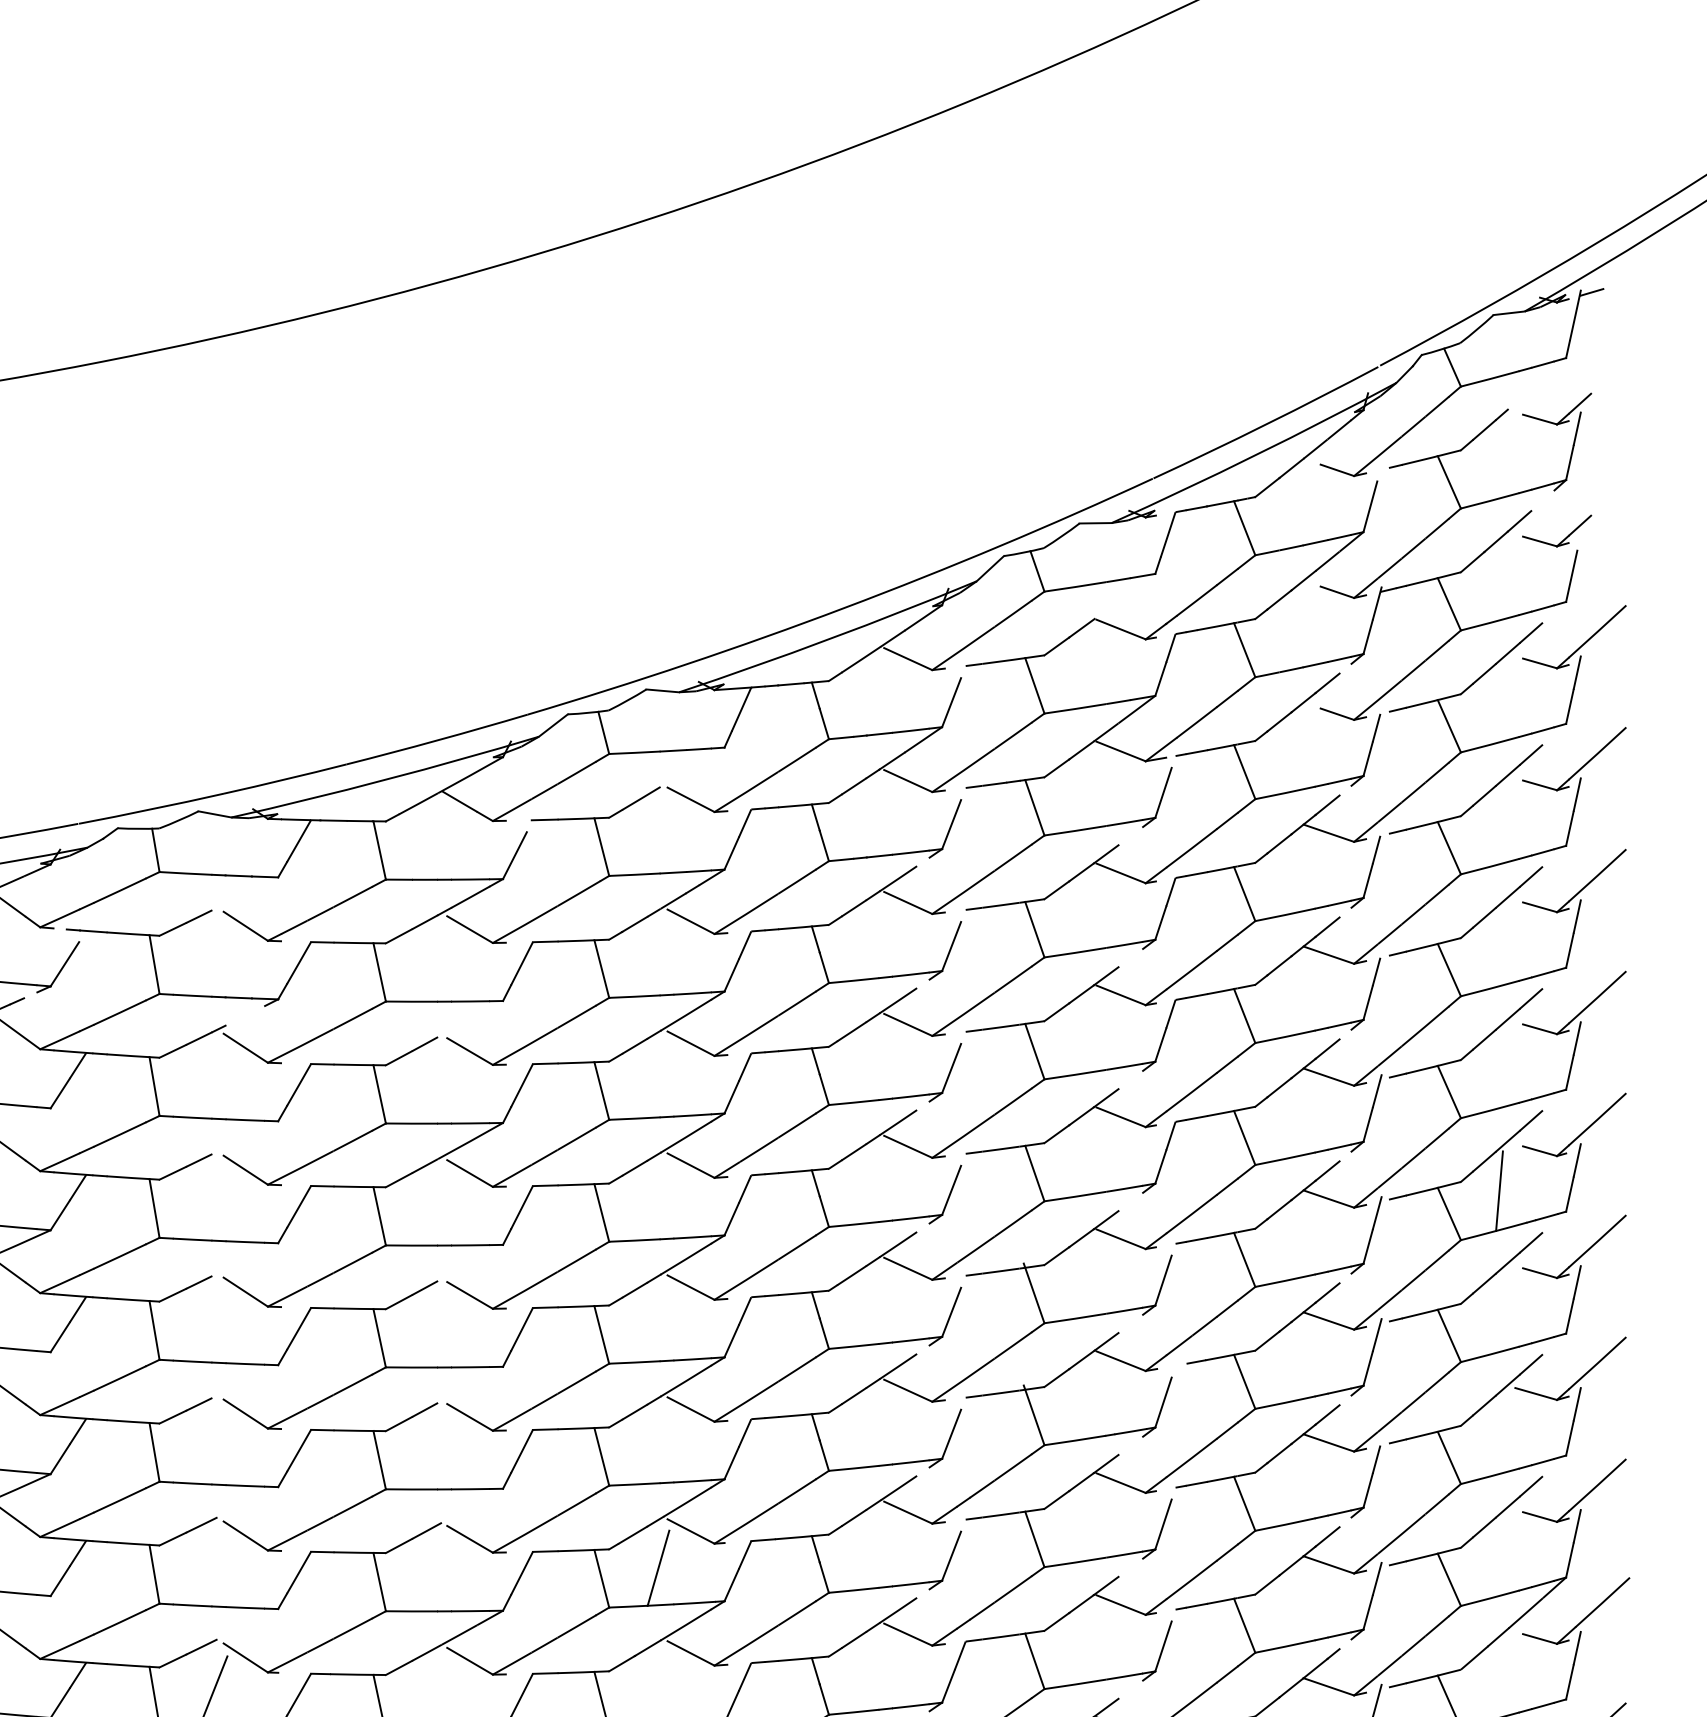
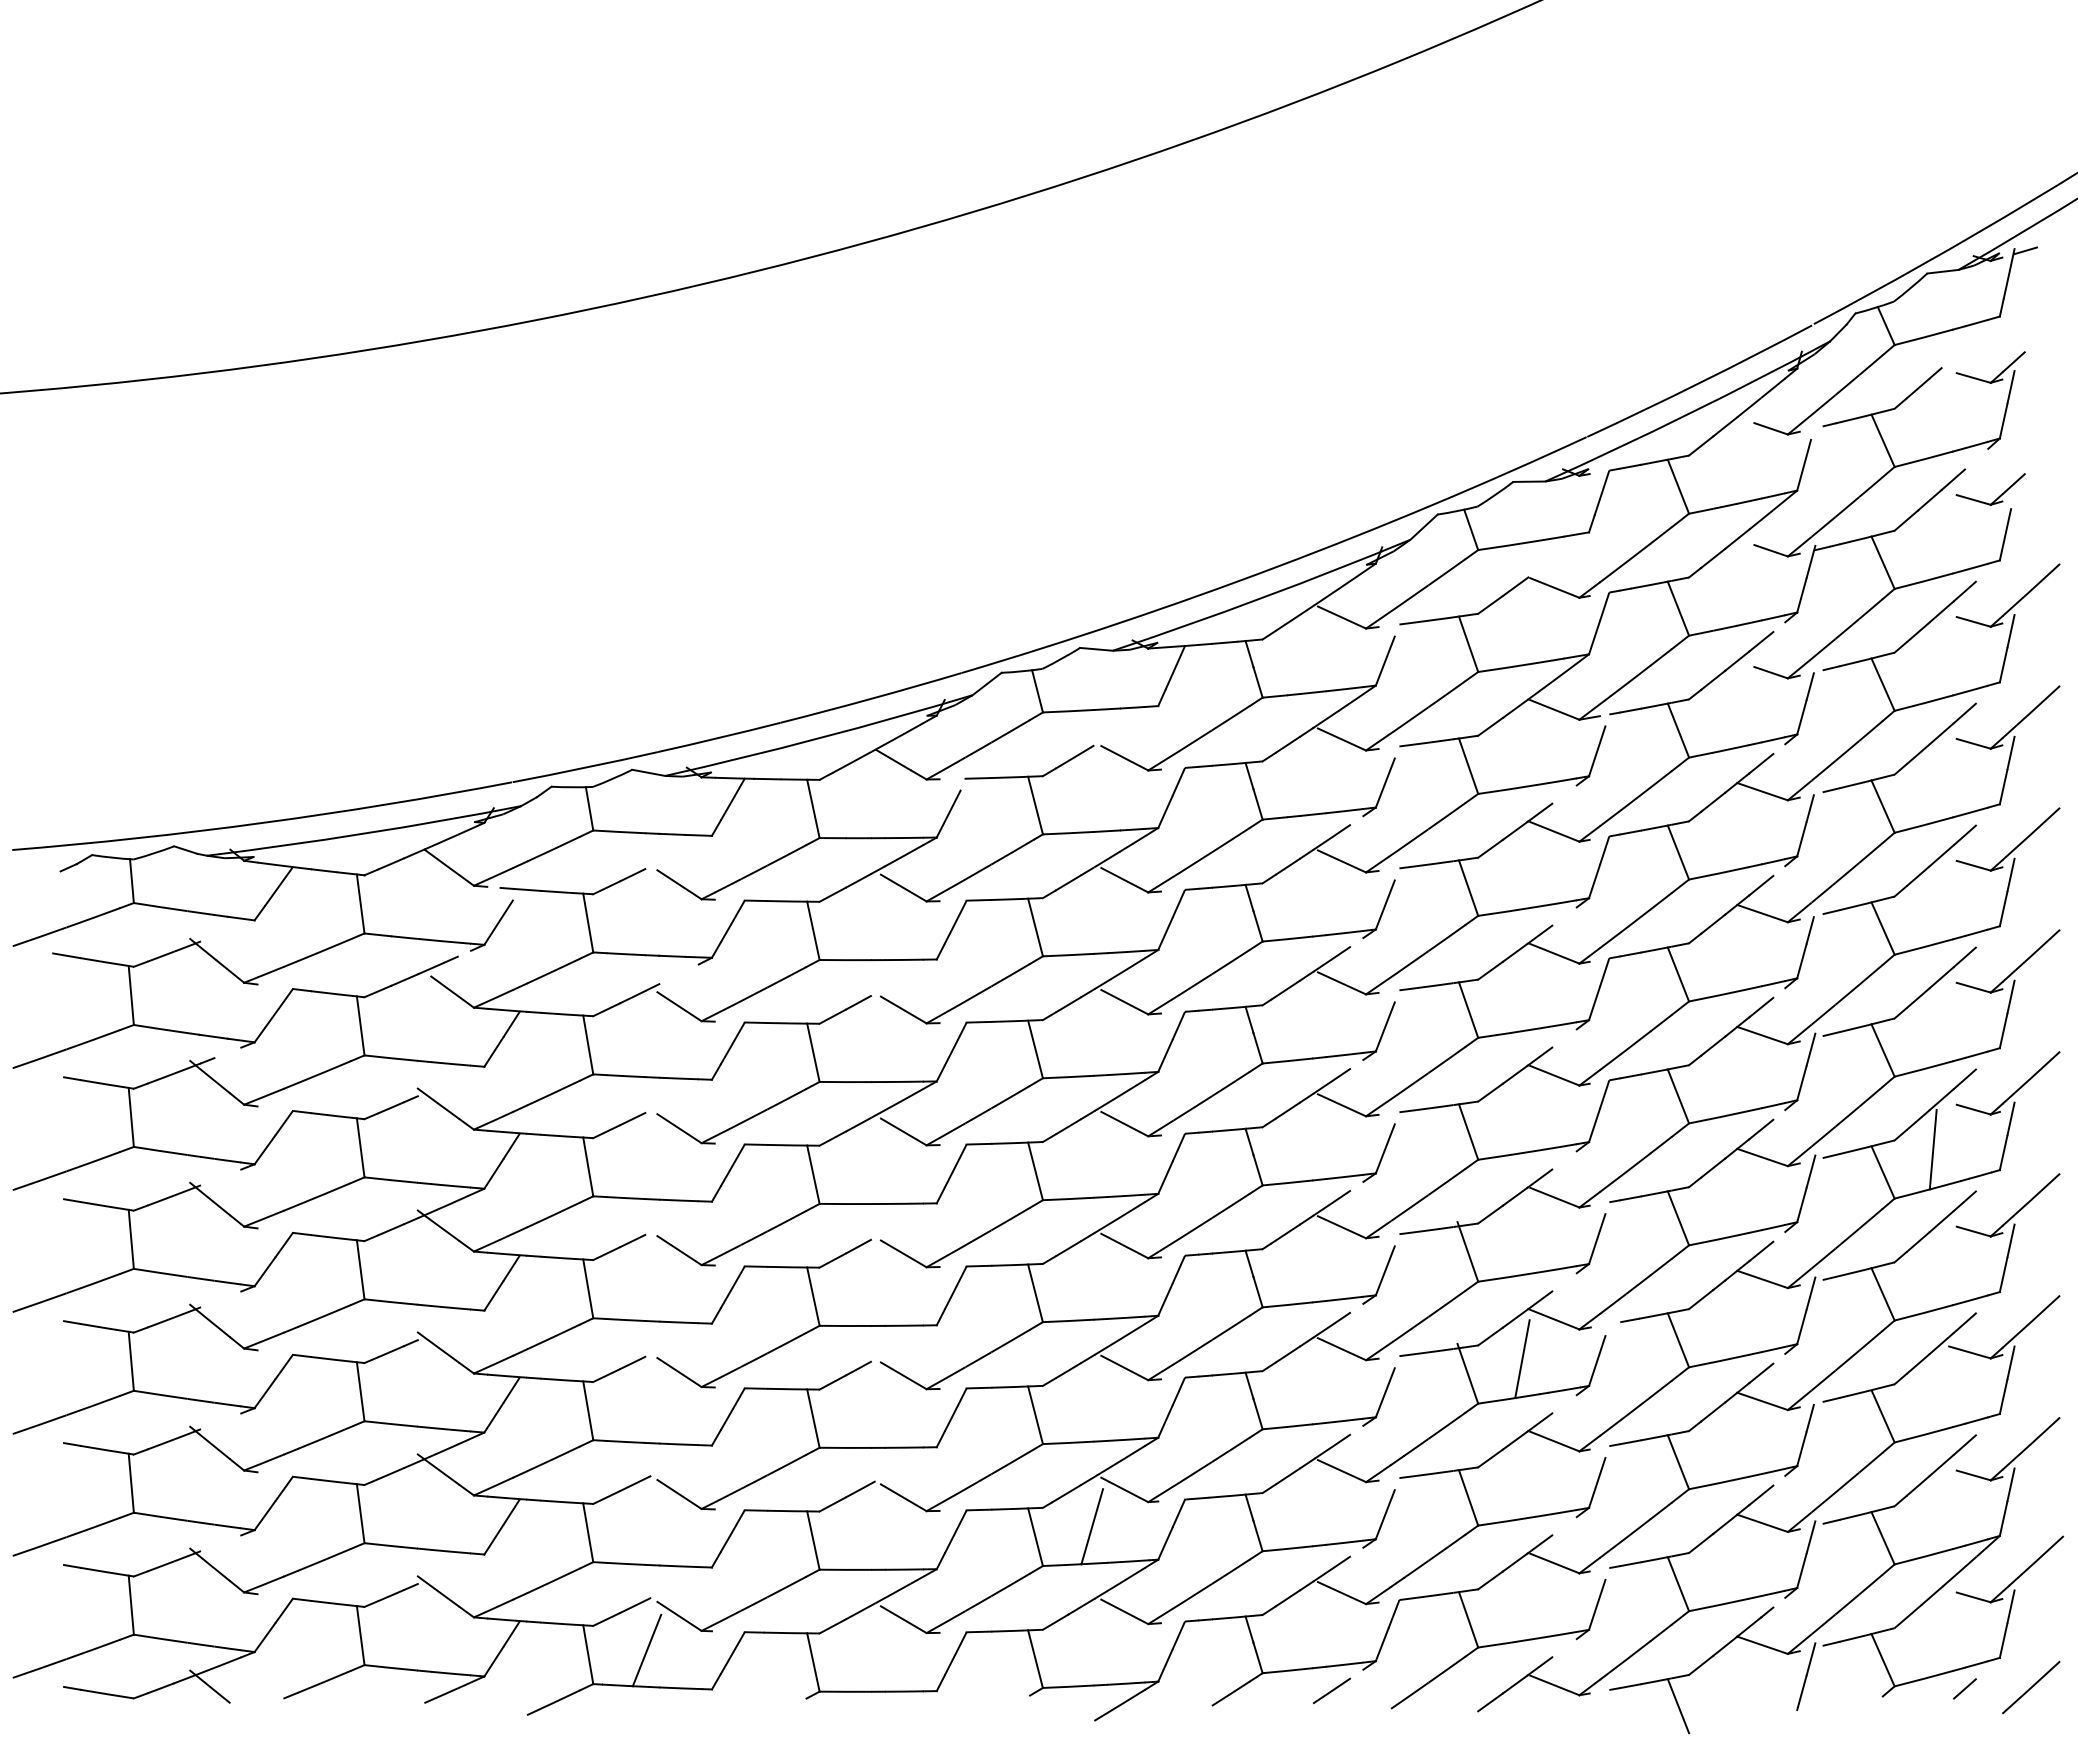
line: (1088, 1401) -> (1522, 1359), added

